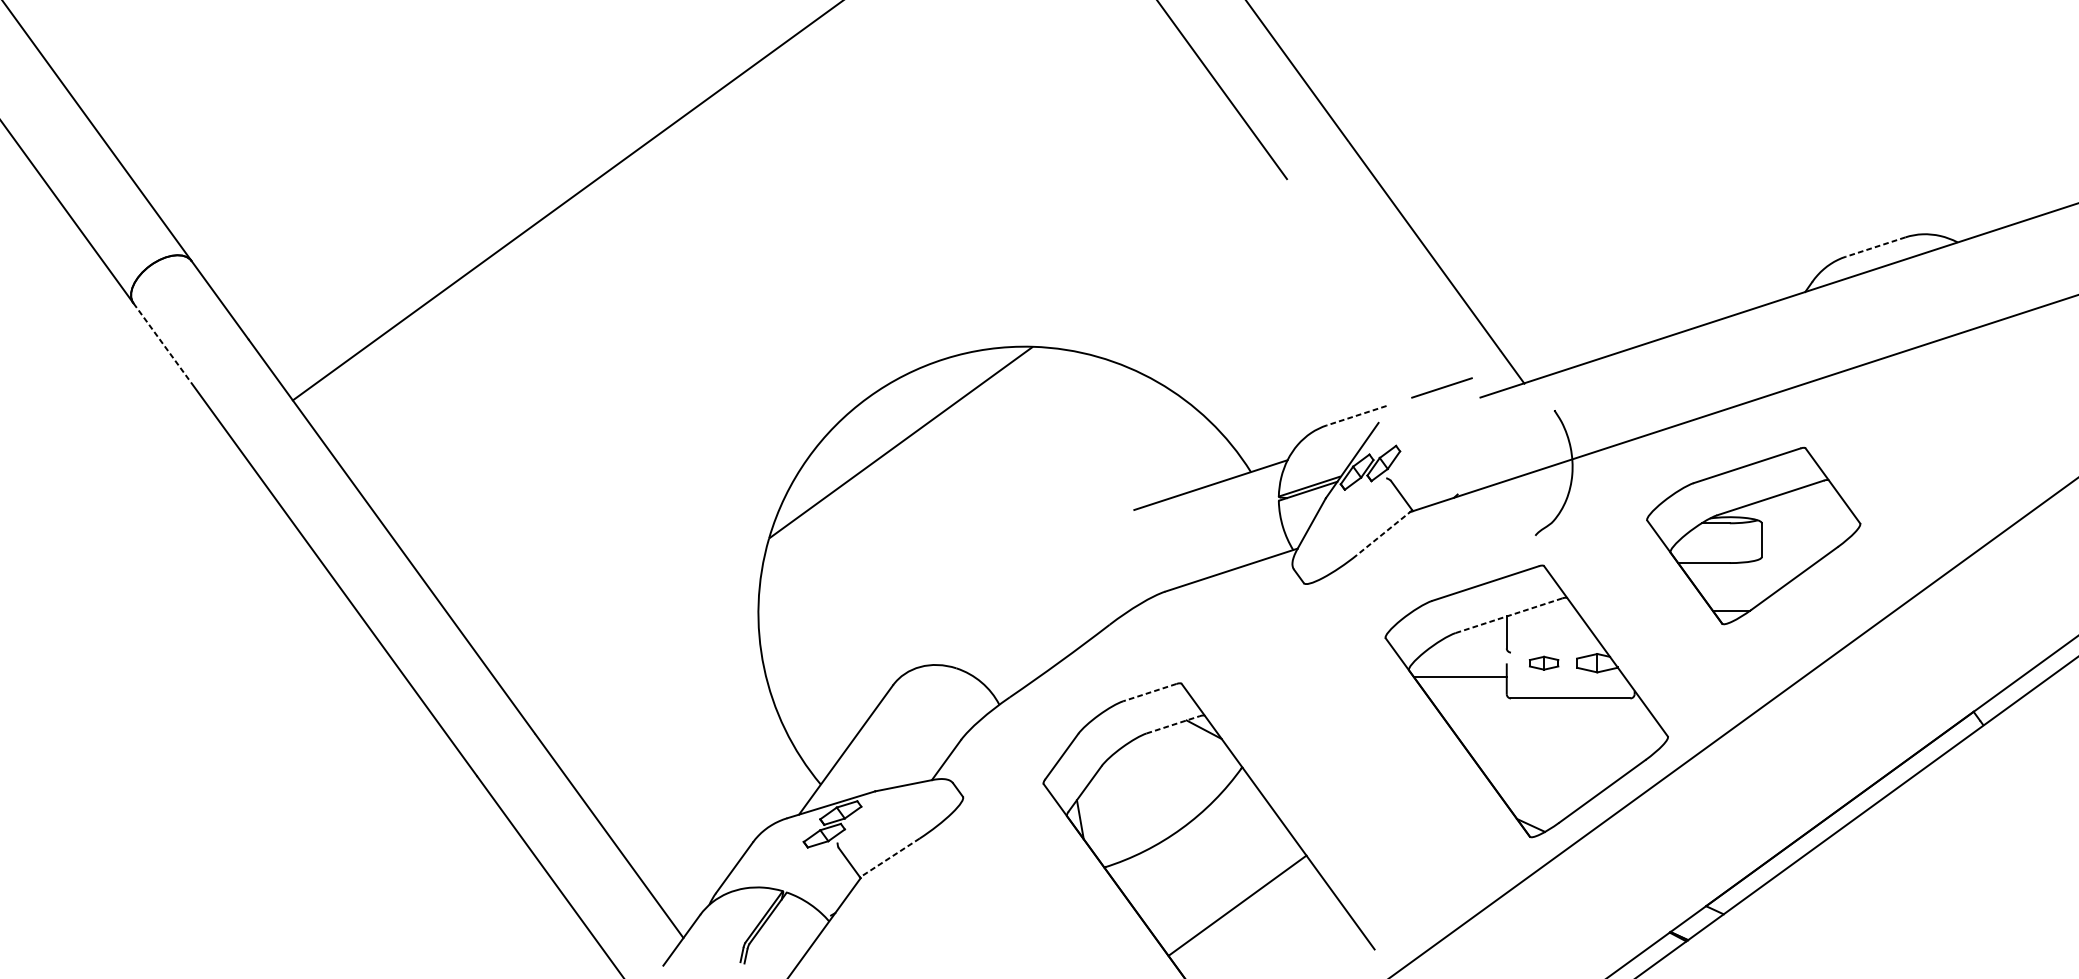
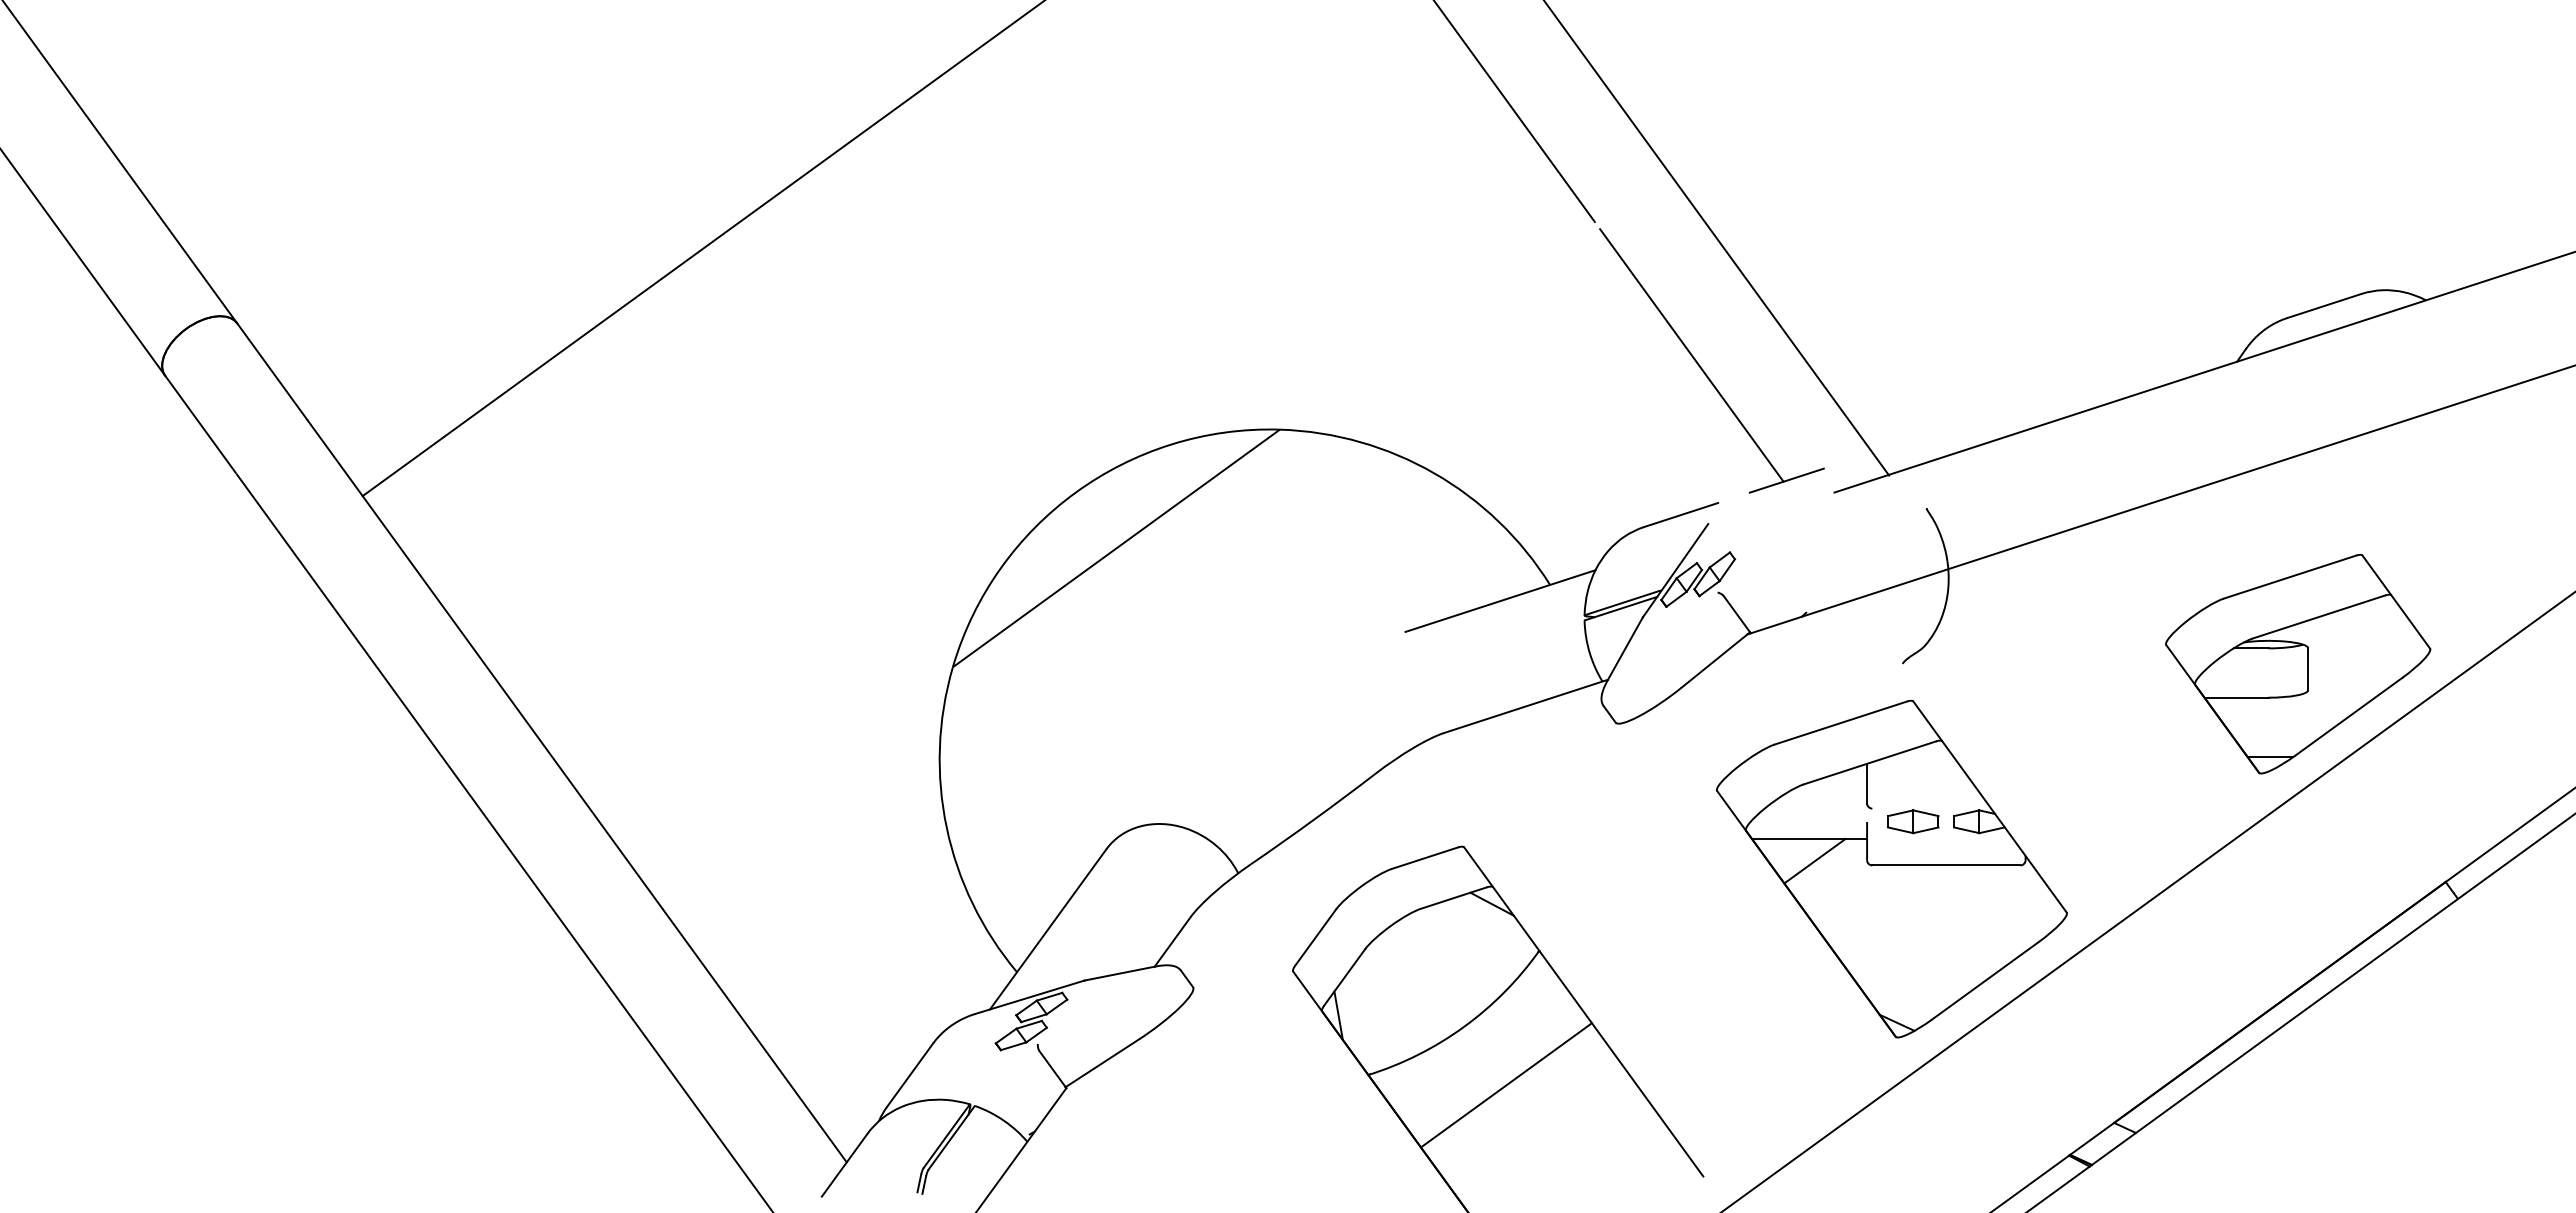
line: (1875, 247) -> (2324, 306), dashed -> solid
line: (1365, 286) -> (1691, 355), added
line: (161, 342) -> (200, 424), dashed -> solid
line: (1357, 416) -> (1681, 515), dashed -> solid
line: (1384, 533) -> (1715, 660), dashed -> solid
part: (1754, 536) -> (2298, 664), moved
line: (1509, 615) -> (1870, 762), dashed -> solid
part: (1544, 662) -> (1913, 821), size x1.43
line: (1149, 692) -> (1424, 858), dashed -> solid
line: (1464, 695) -> (1814, 861), added
line: (1173, 725) -> (1453, 898), dashed -> solid
line: (889, 858) -> (1102, 1063), dashed -> solid
line: (1236, 905) -> (1505, 1085), moved

